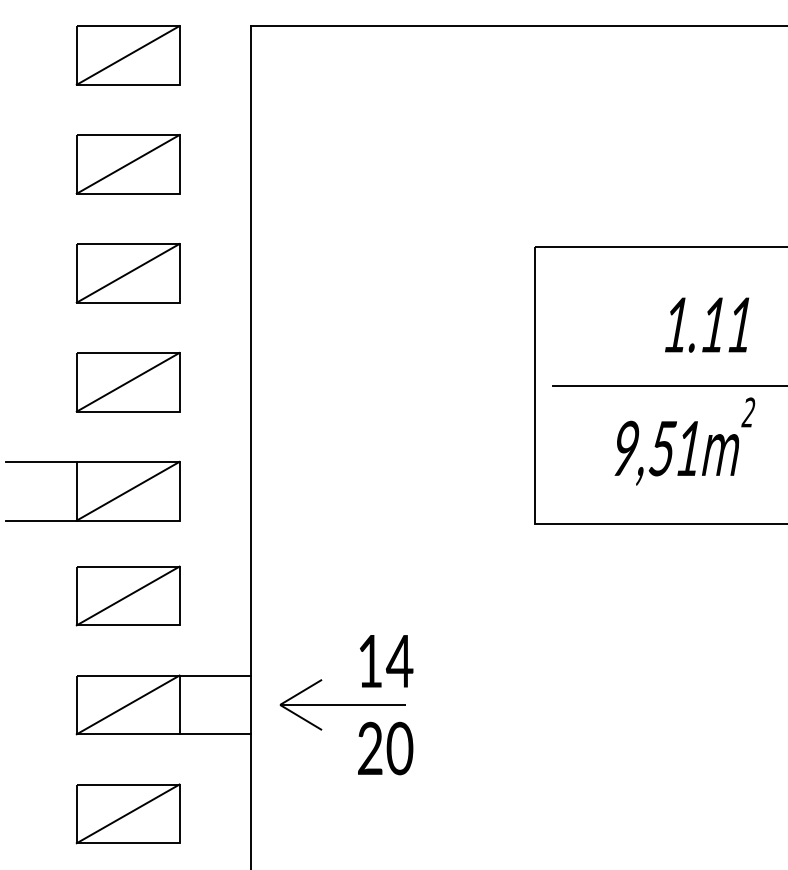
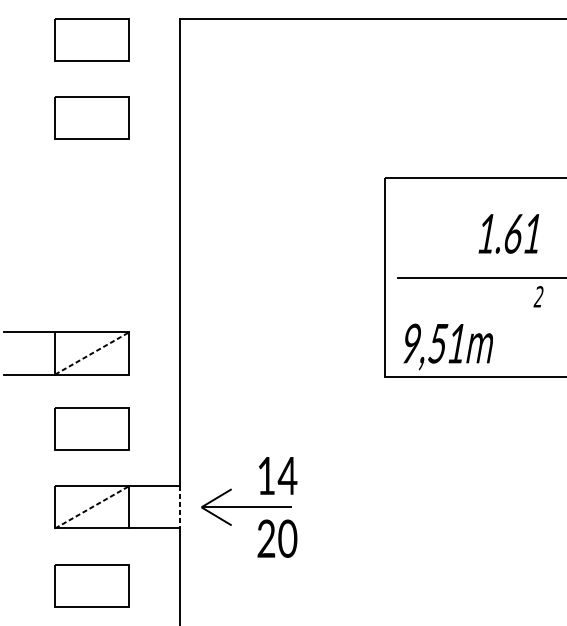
line: (127, 55) -> (91, 39), removed
line: (127, 164) -> (91, 118), removed
part: (127, 273) -> (91, 196), removed
text: (713, 324) -> (513, 233), 1.11 -> 1.61
part: (127, 381) -> (91, 274), removed
text: (676, 452) -> (447, 346), moved
line: (128, 490) -> (92, 352), solid -> dashed
line: (127, 595) -> (91, 428), removed
line: (128, 704) -> (92, 507), solid -> dashed
line: (250, 705) -> (180, 507), solid -> dashed
line: (127, 813) -> (91, 585), removed

